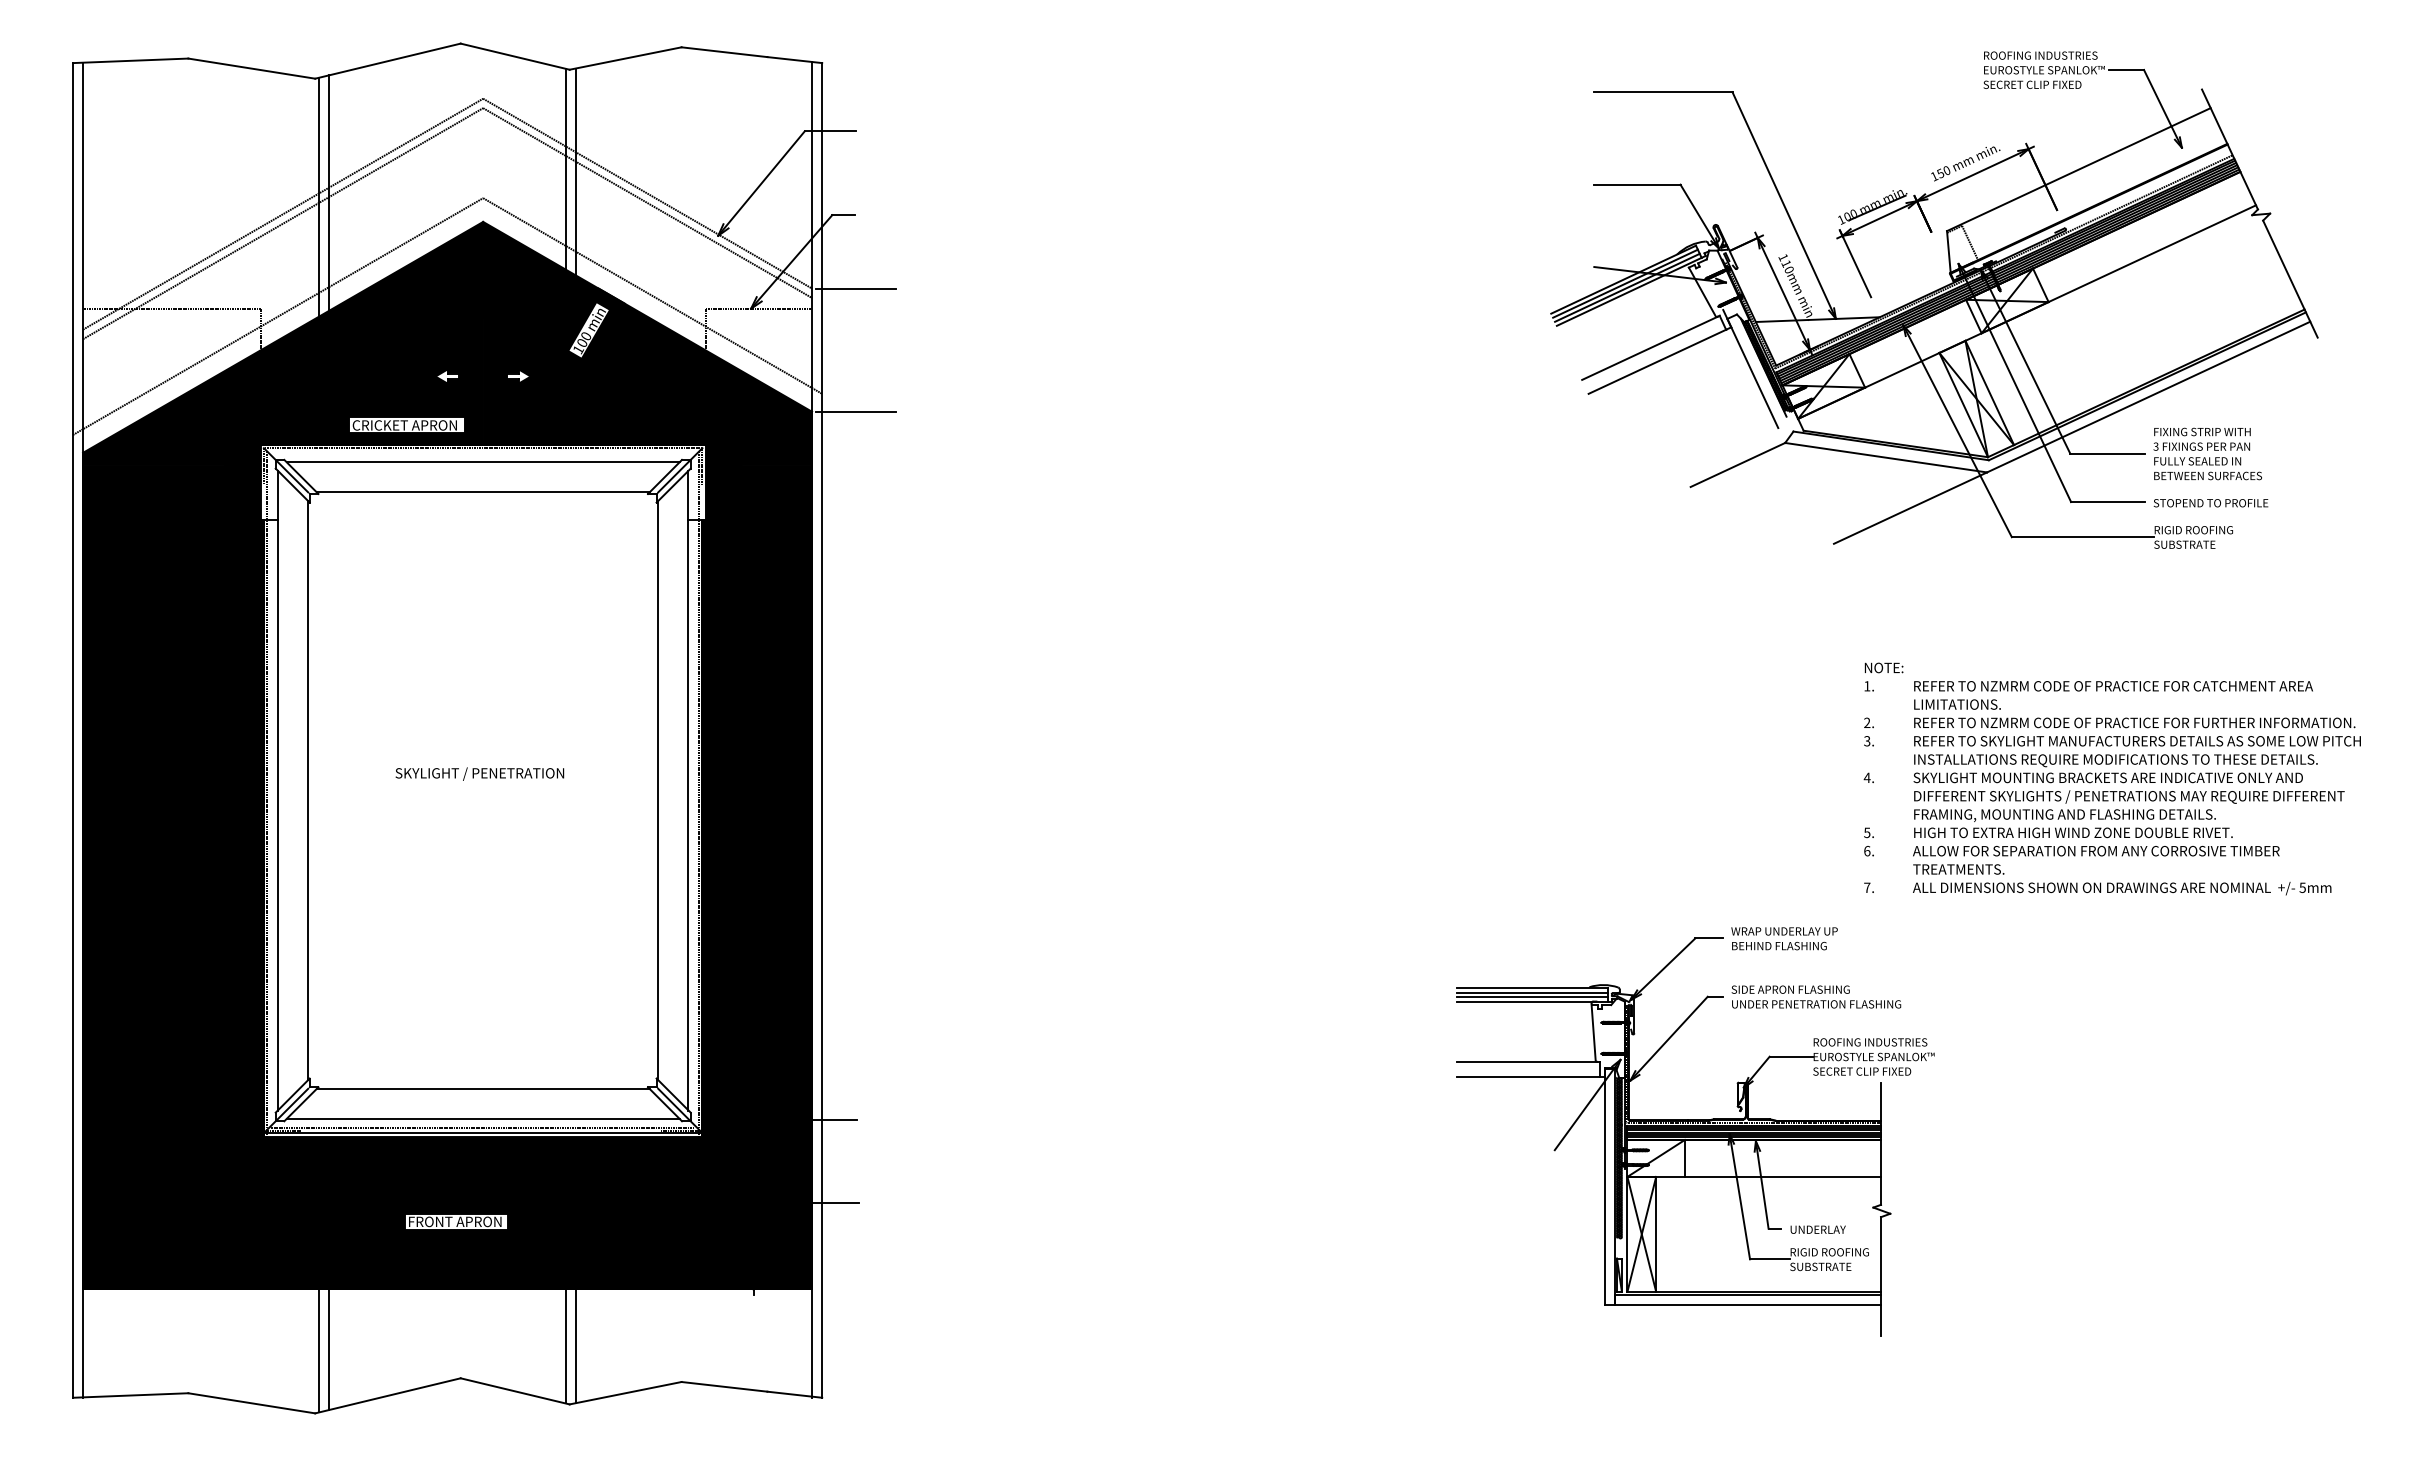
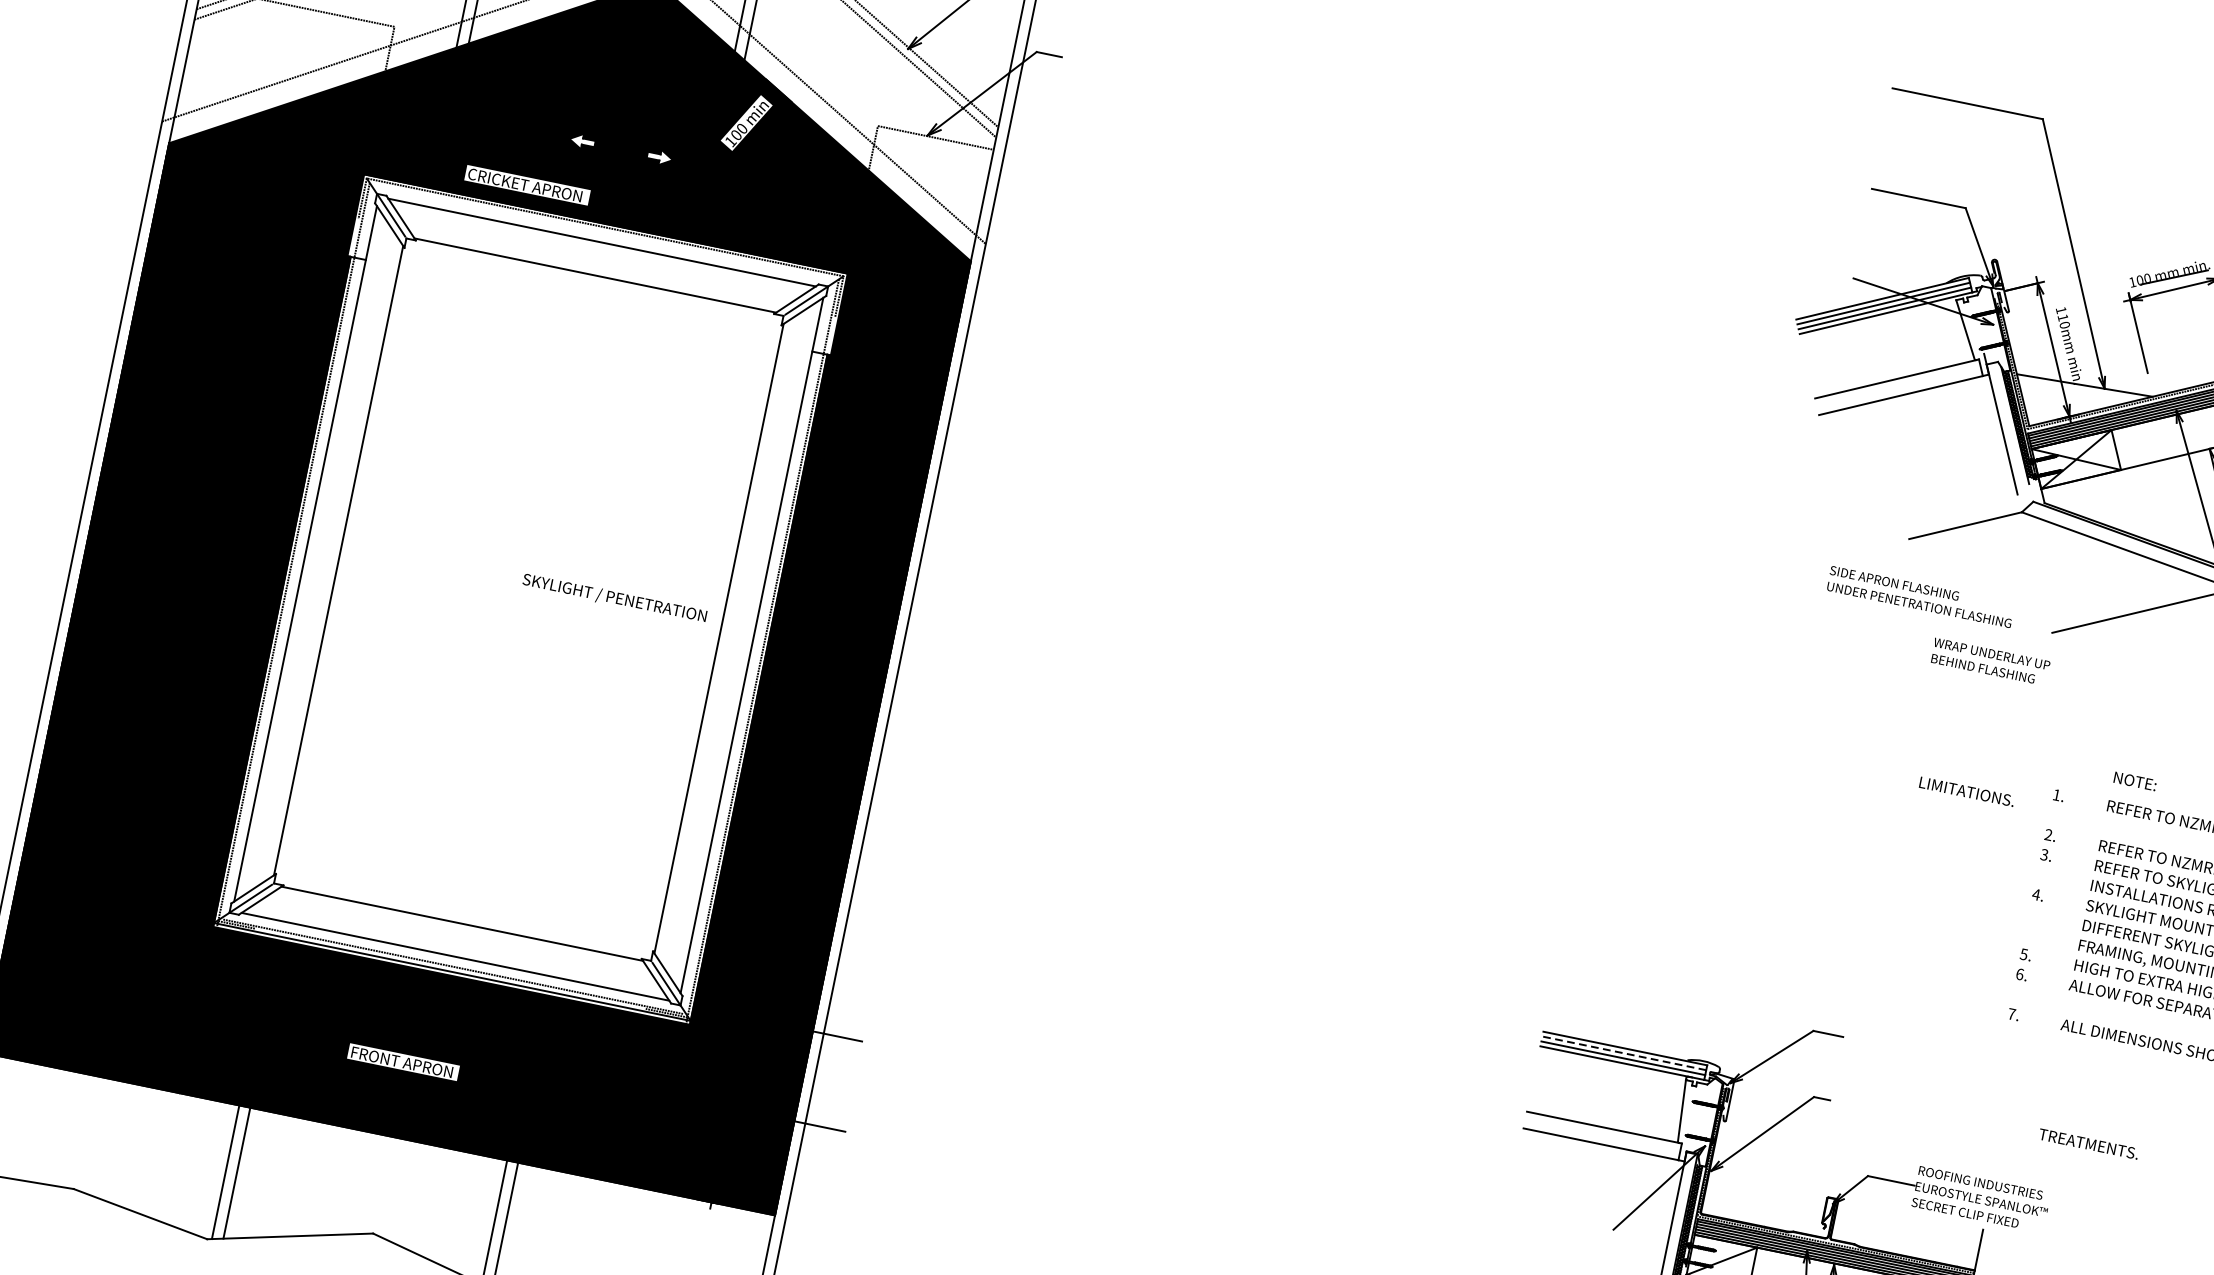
line: (856, 288) -> (1046, 137), removed
line: (856, 411) -> (1019, 270), removed
text: (1883, 667) -> (2134, 780), moved
text: (1957, 704) -> (1967, 791), moved
text: (479, 773) -> (614, 597), moved
text: (1958, 869) -> (2088, 1144), moved
text: (1784, 938) -> (1990, 661), moved
line: (1531, 992) -> (1623, 1053), solid -> dashed
text: (1816, 996) -> (1921, 596), moved

